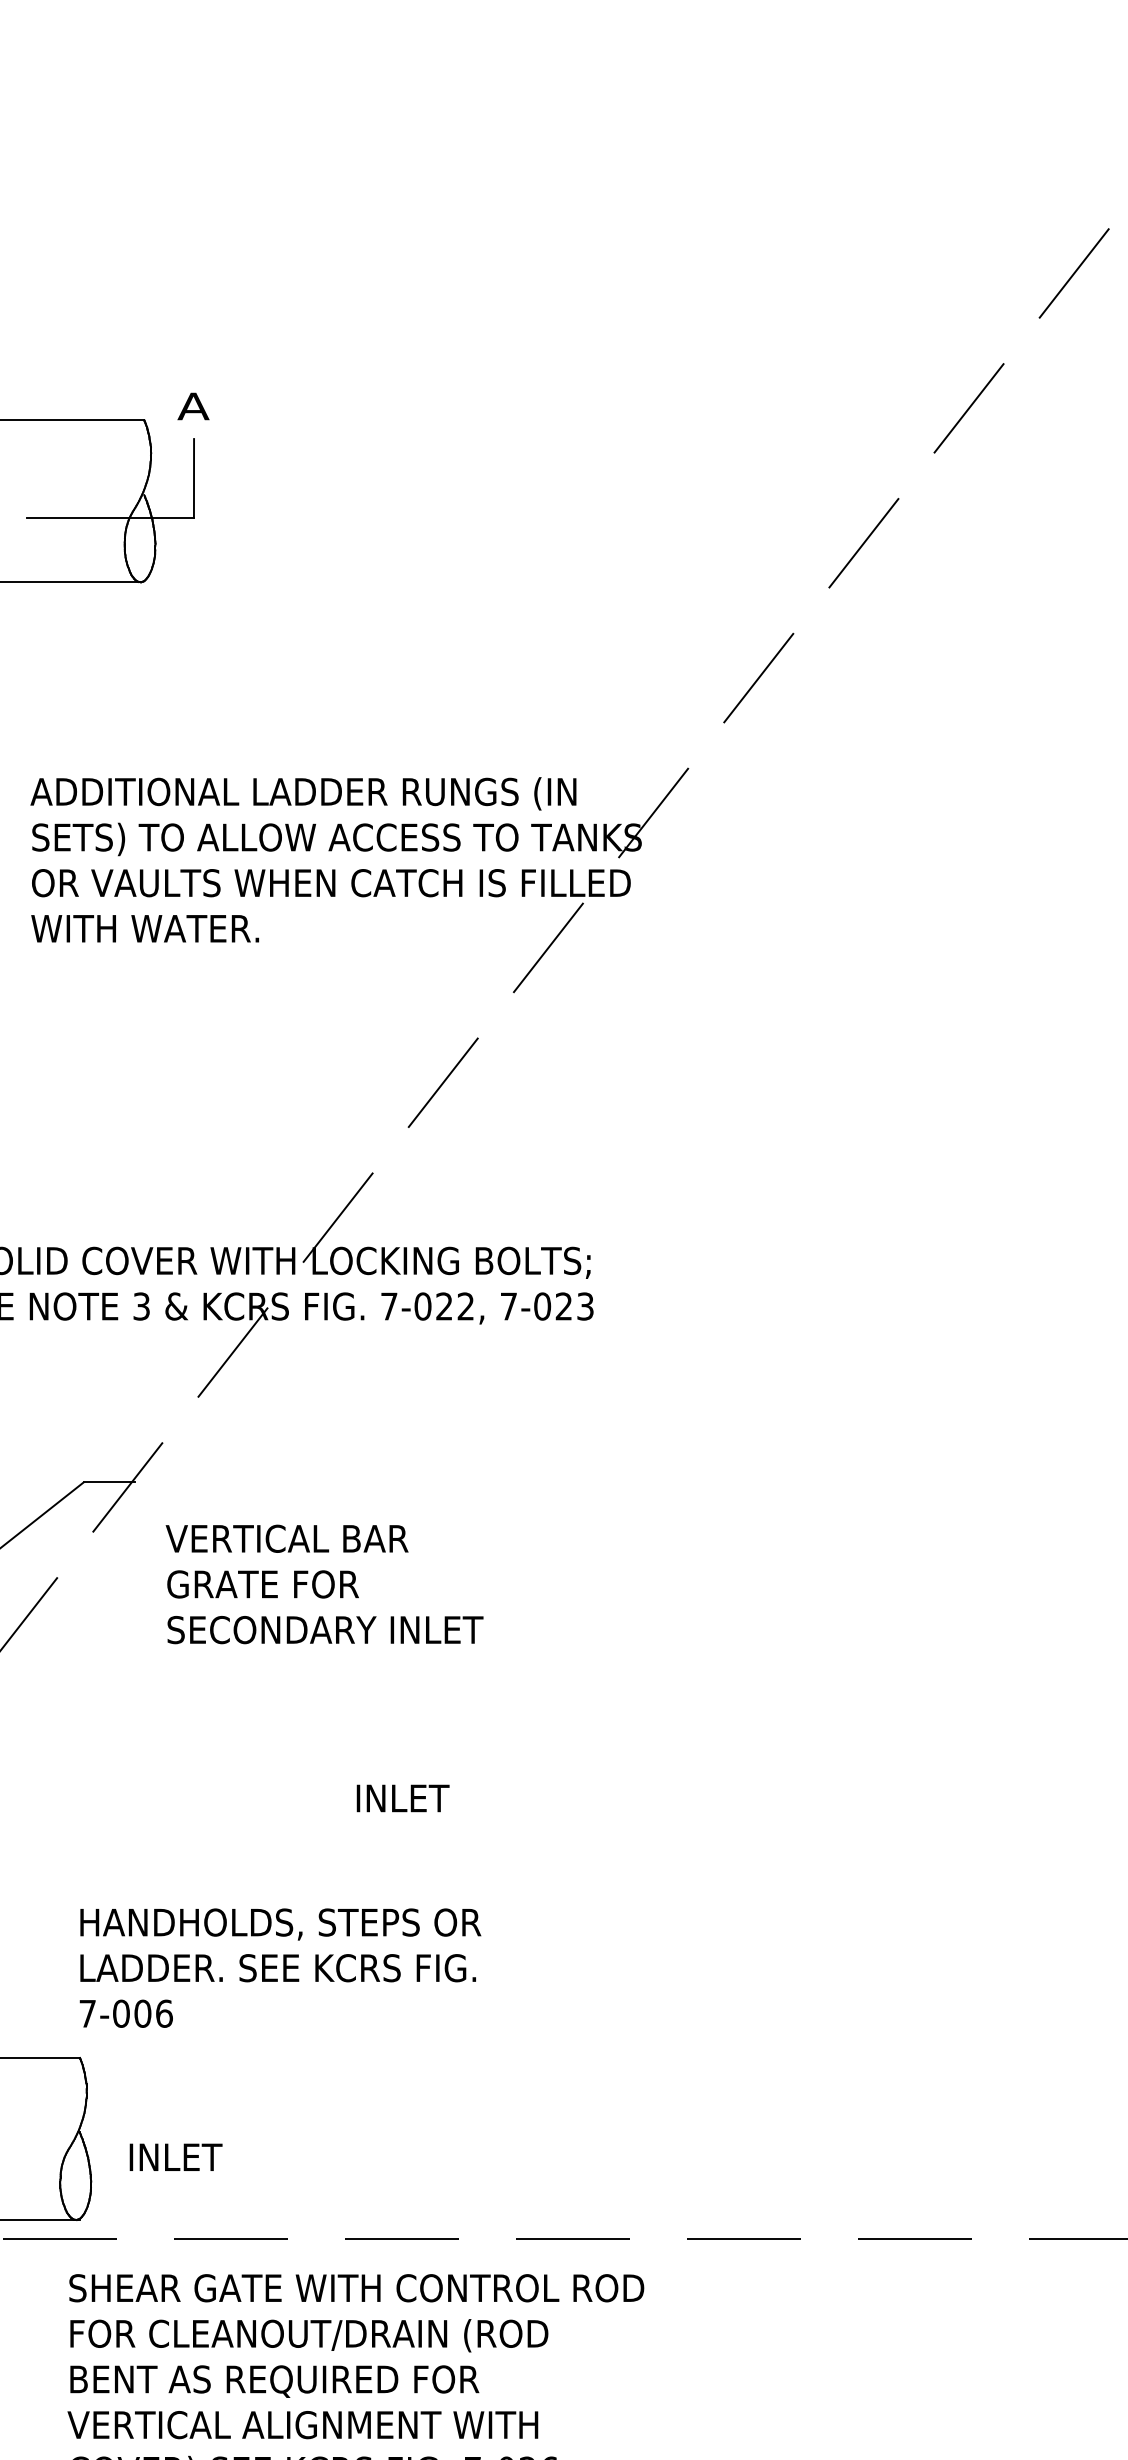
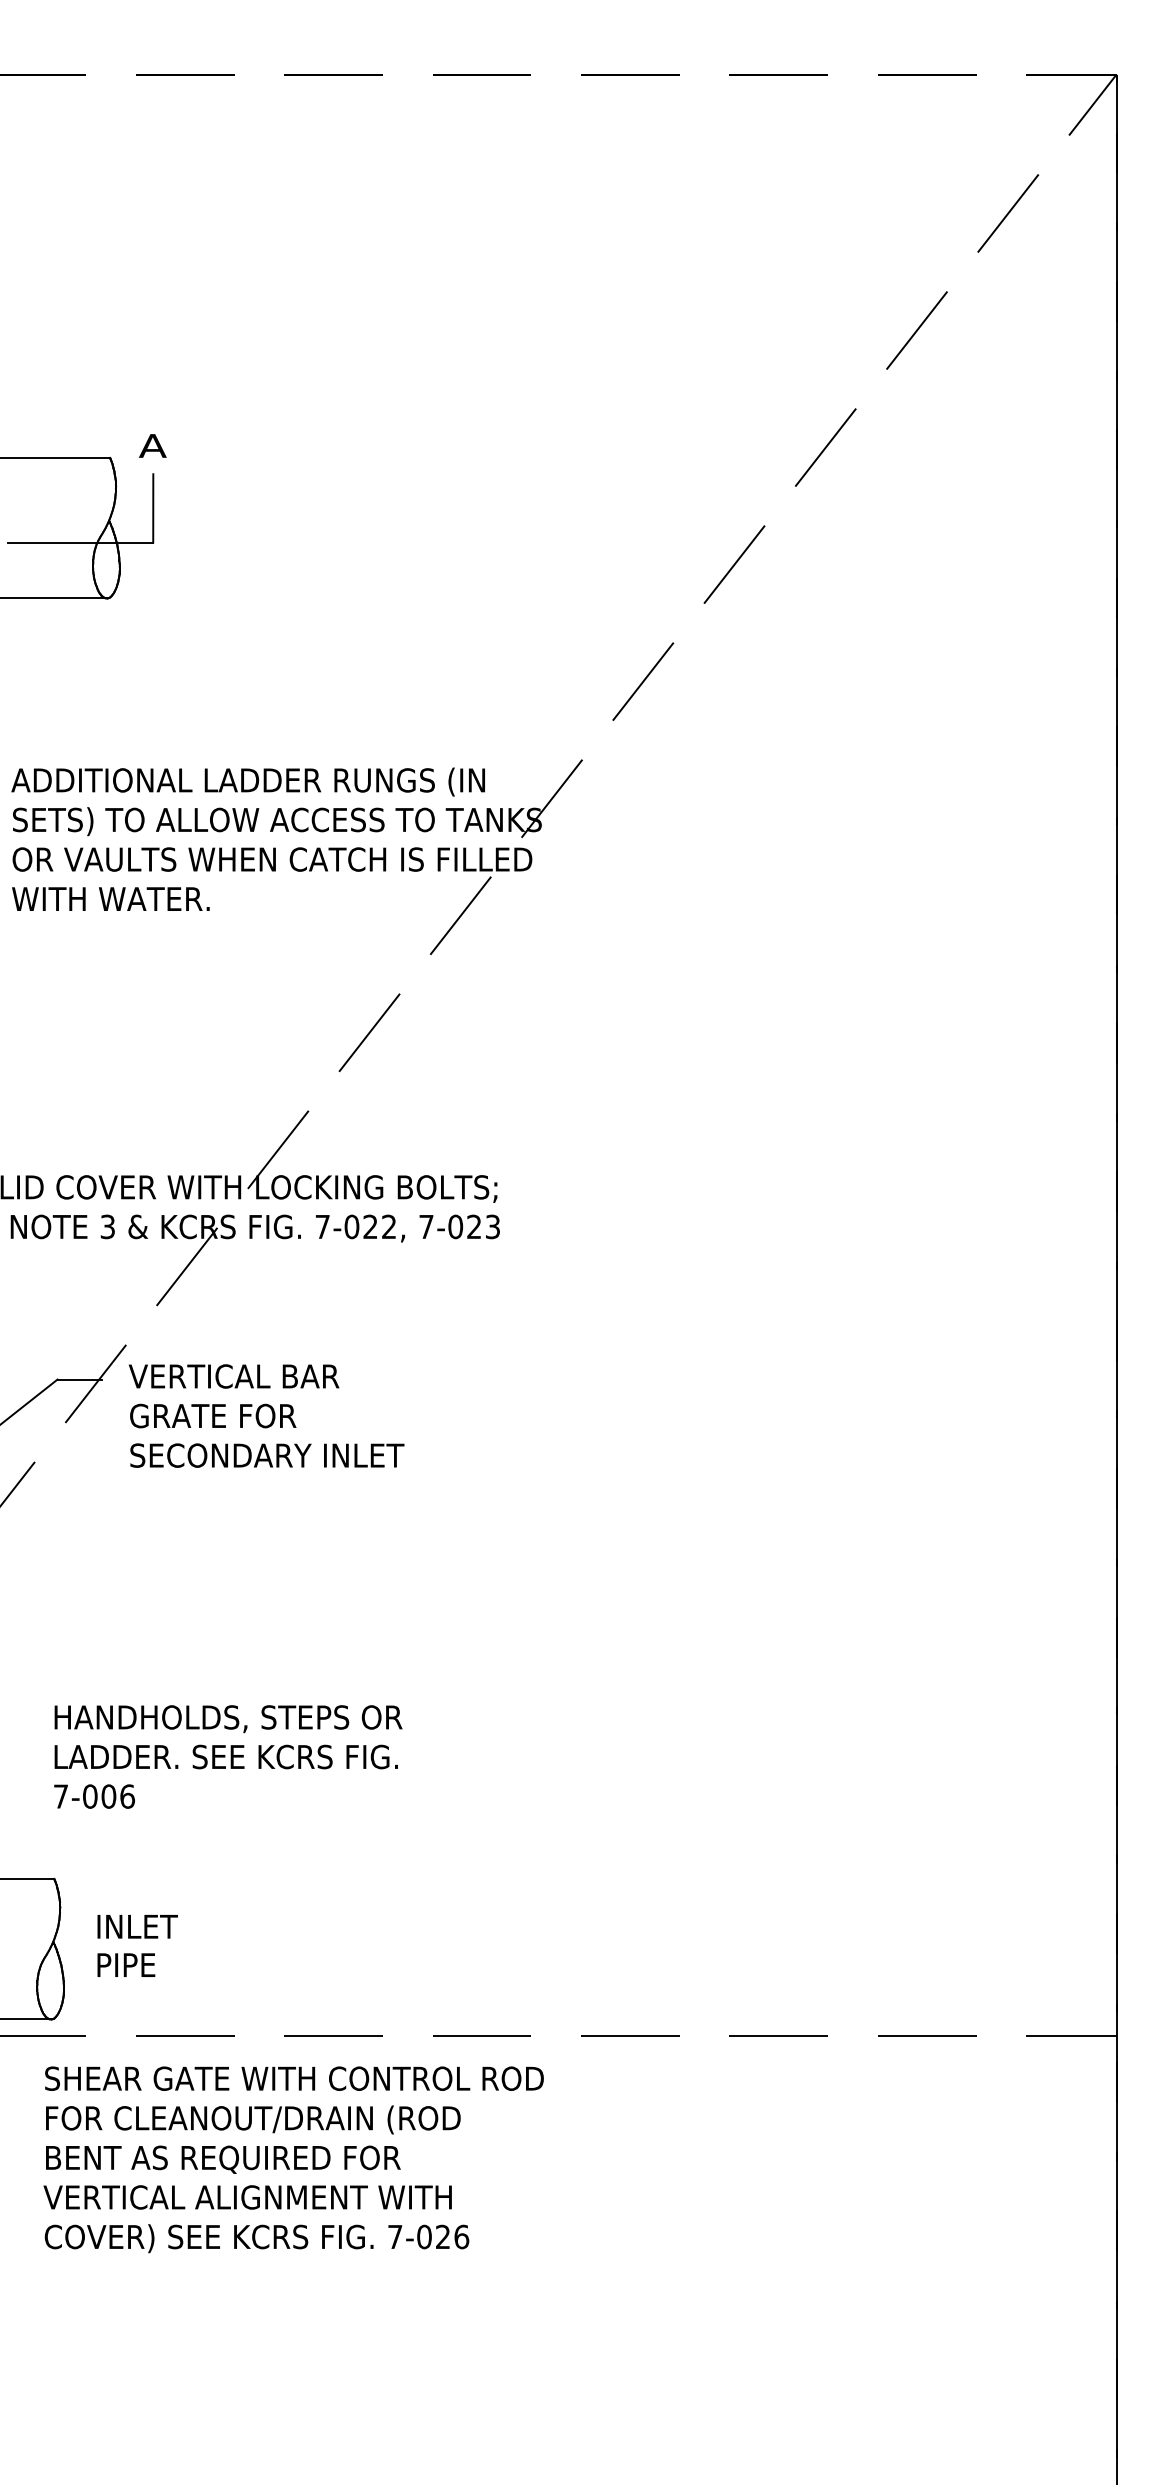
text: (324, 1583) -> (266, 1415), moved
text: (402, 1798) -> (137, 1926), moved
text: (280, 1967) -> (228, 1756), moved
text: (176, 2156) -> (138, 1964), INLET -> PIPE

